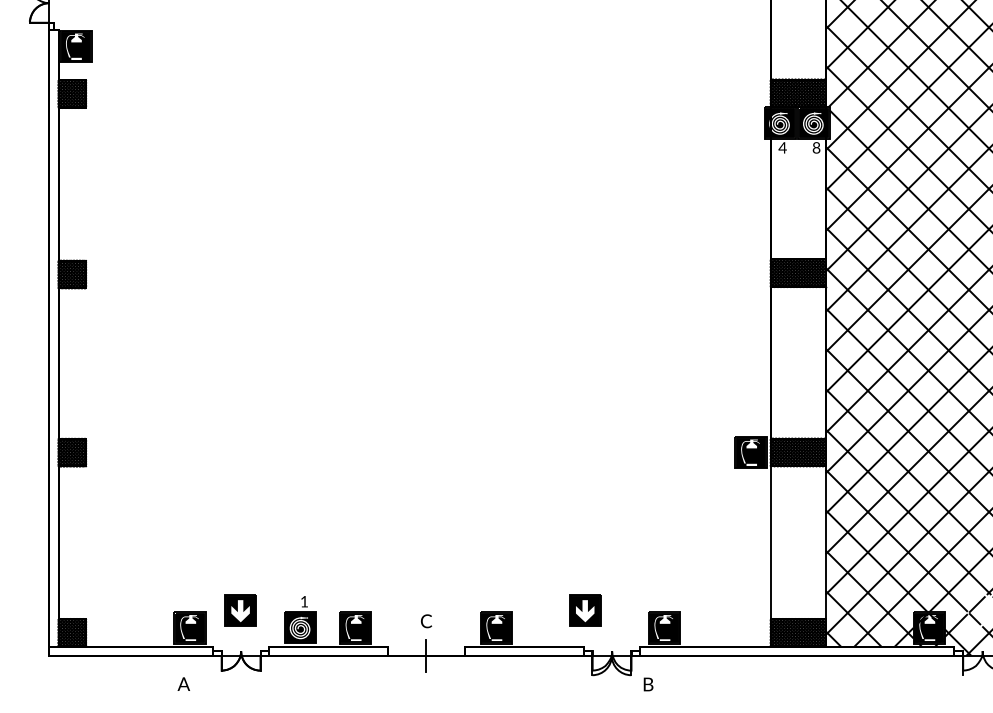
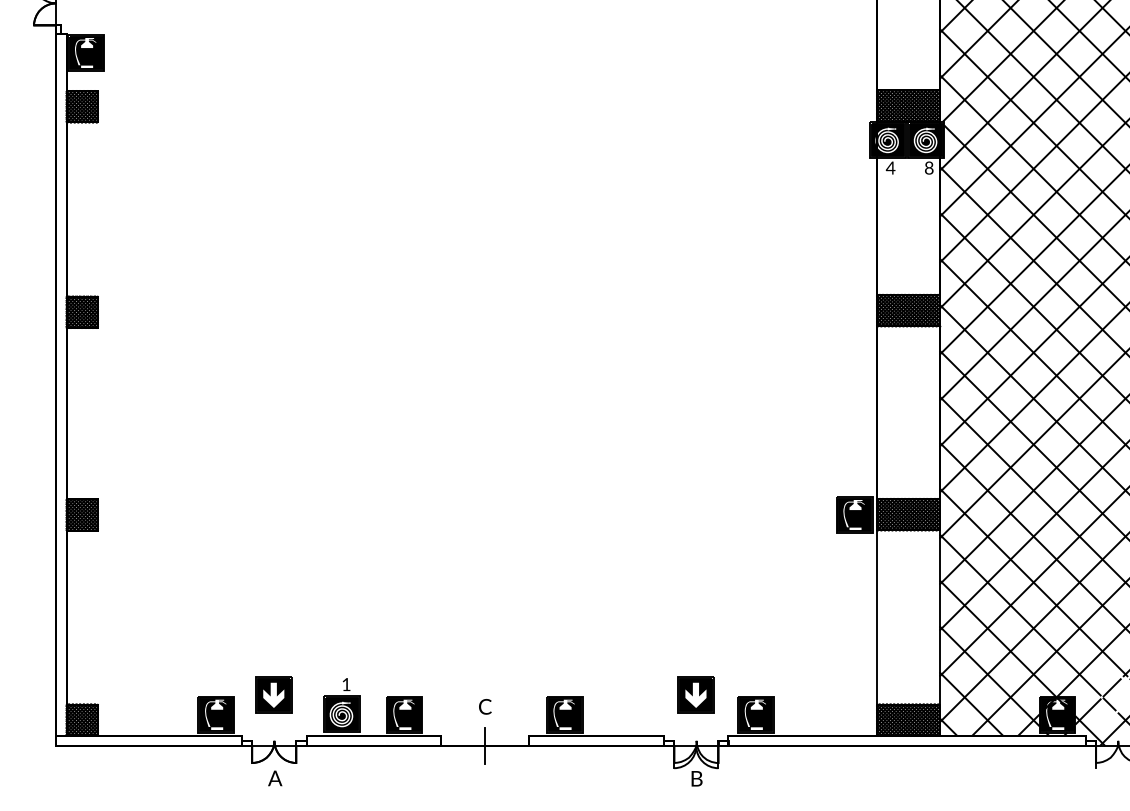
part: (584, 610) -> (695, 694), moved
text: (184, 684) -> (275, 778), moved
text: (648, 684) -> (696, 778), moved

